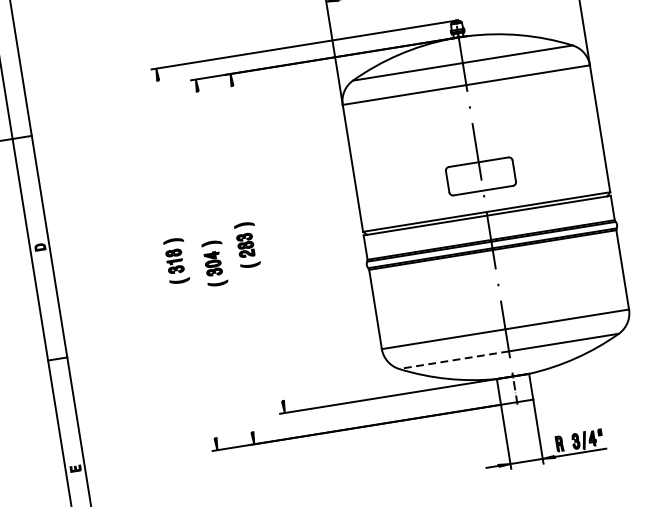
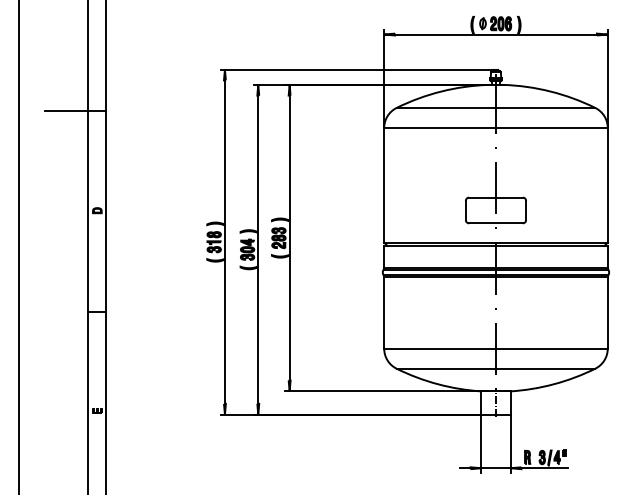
line: (257, 242) -> (289, 237), added
line: (186, 258) -> (224, 241), added
line: (225, 261) -> (258, 249), added
line: (454, 359) -> (446, 368), dashed -> solid

